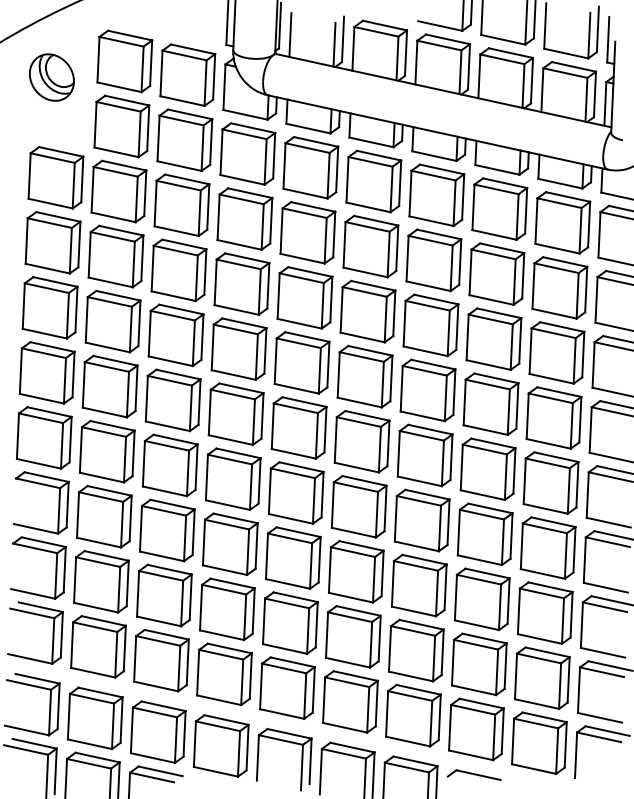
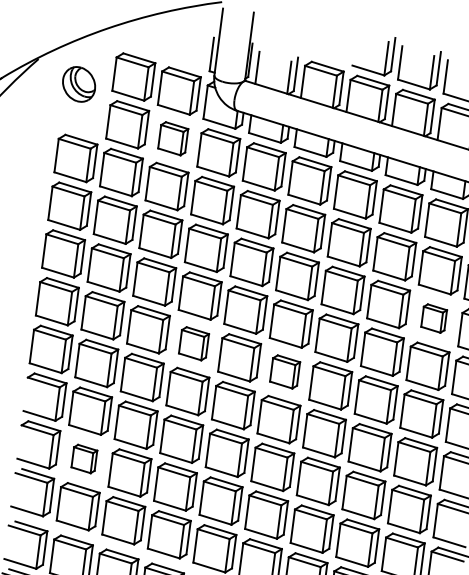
part: (184, 139) -> (172, 138), size x0.7
part: (556, 352) -> (433, 318), size x0.6
part: (235, 413) -> (193, 343), size x0.7
part: (361, 441) -> (284, 371), size x0.7
part: (101, 581) -> (84, 458), size x0.6

